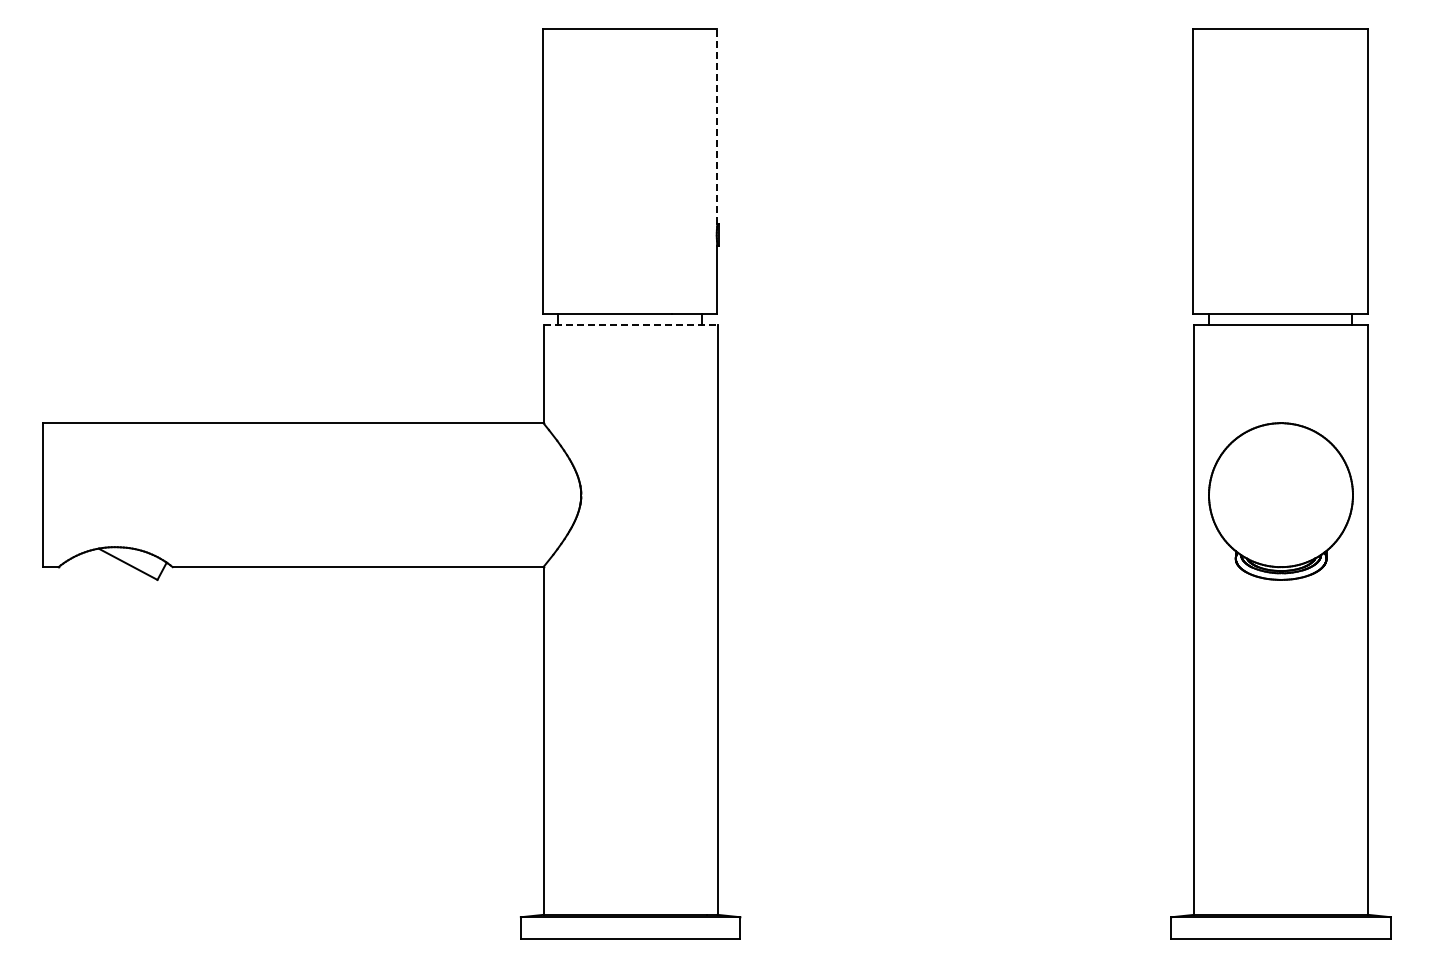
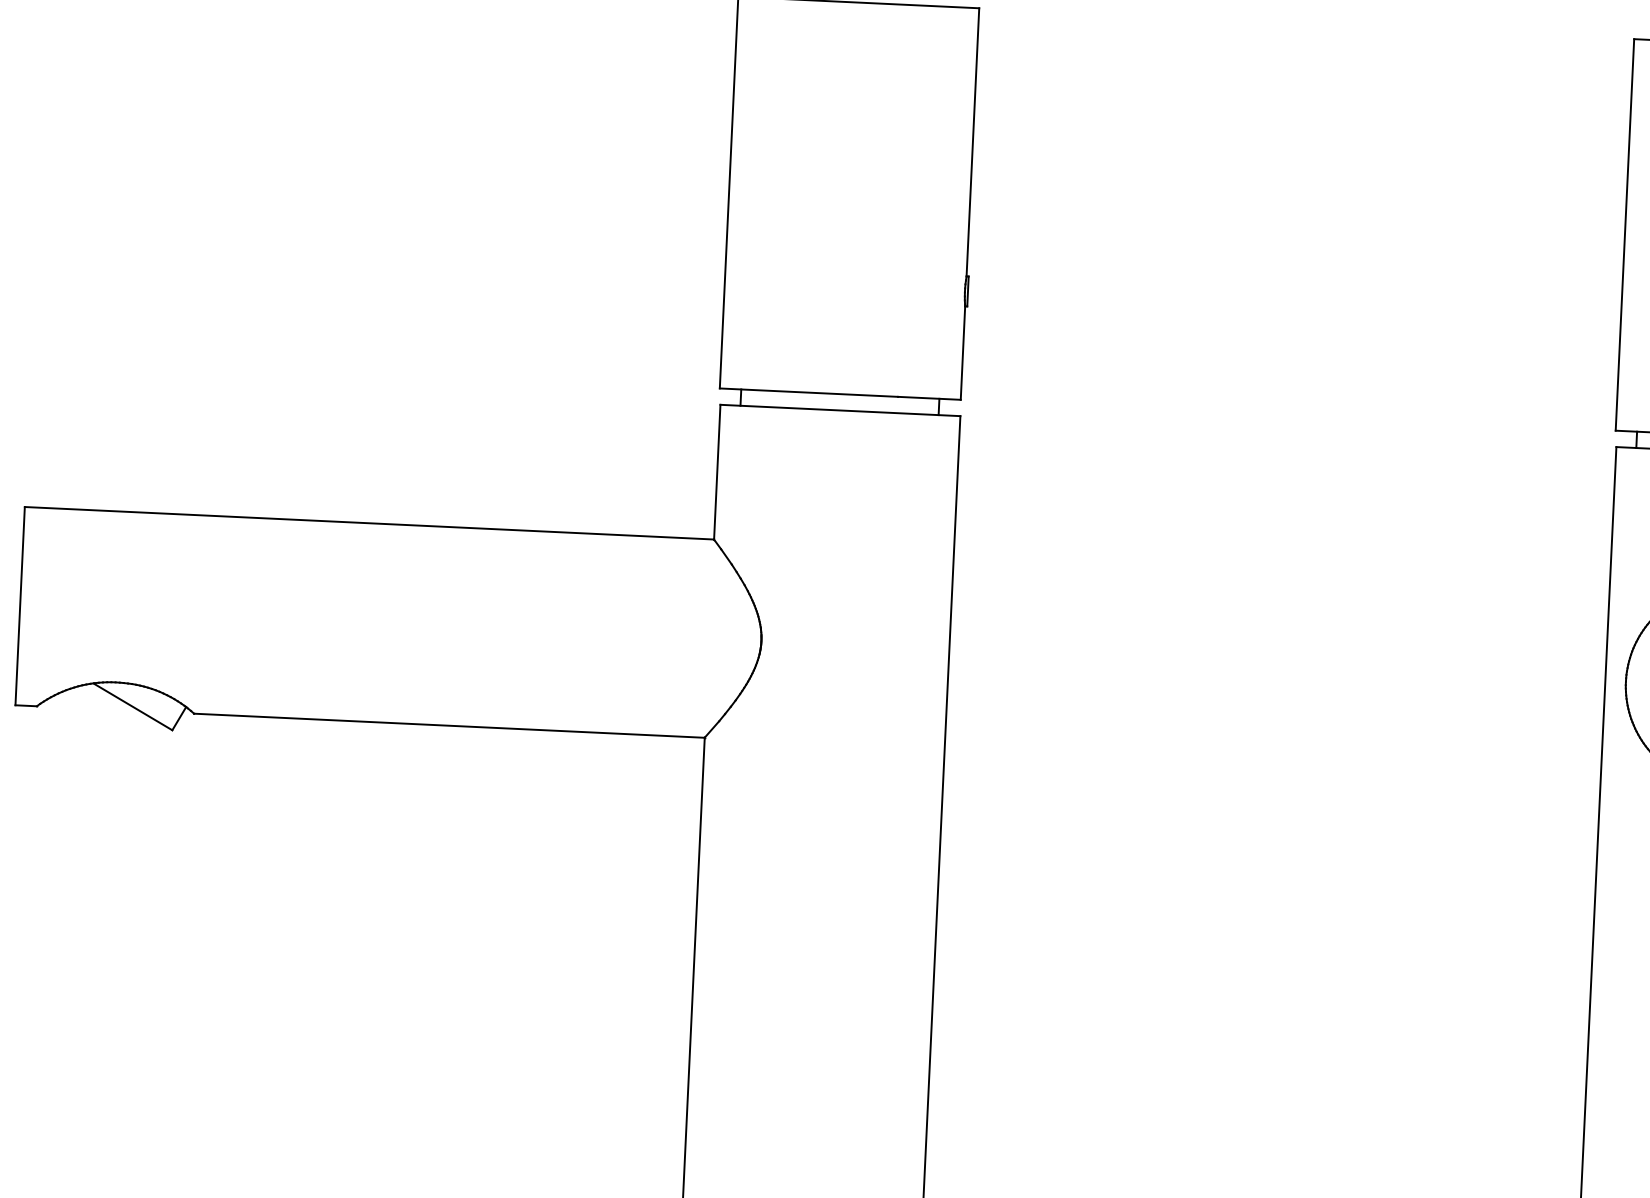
line: (717, 126) -> (972, 142), dashed -> solid
line: (631, 325) -> (841, 410), dashed -> solid

